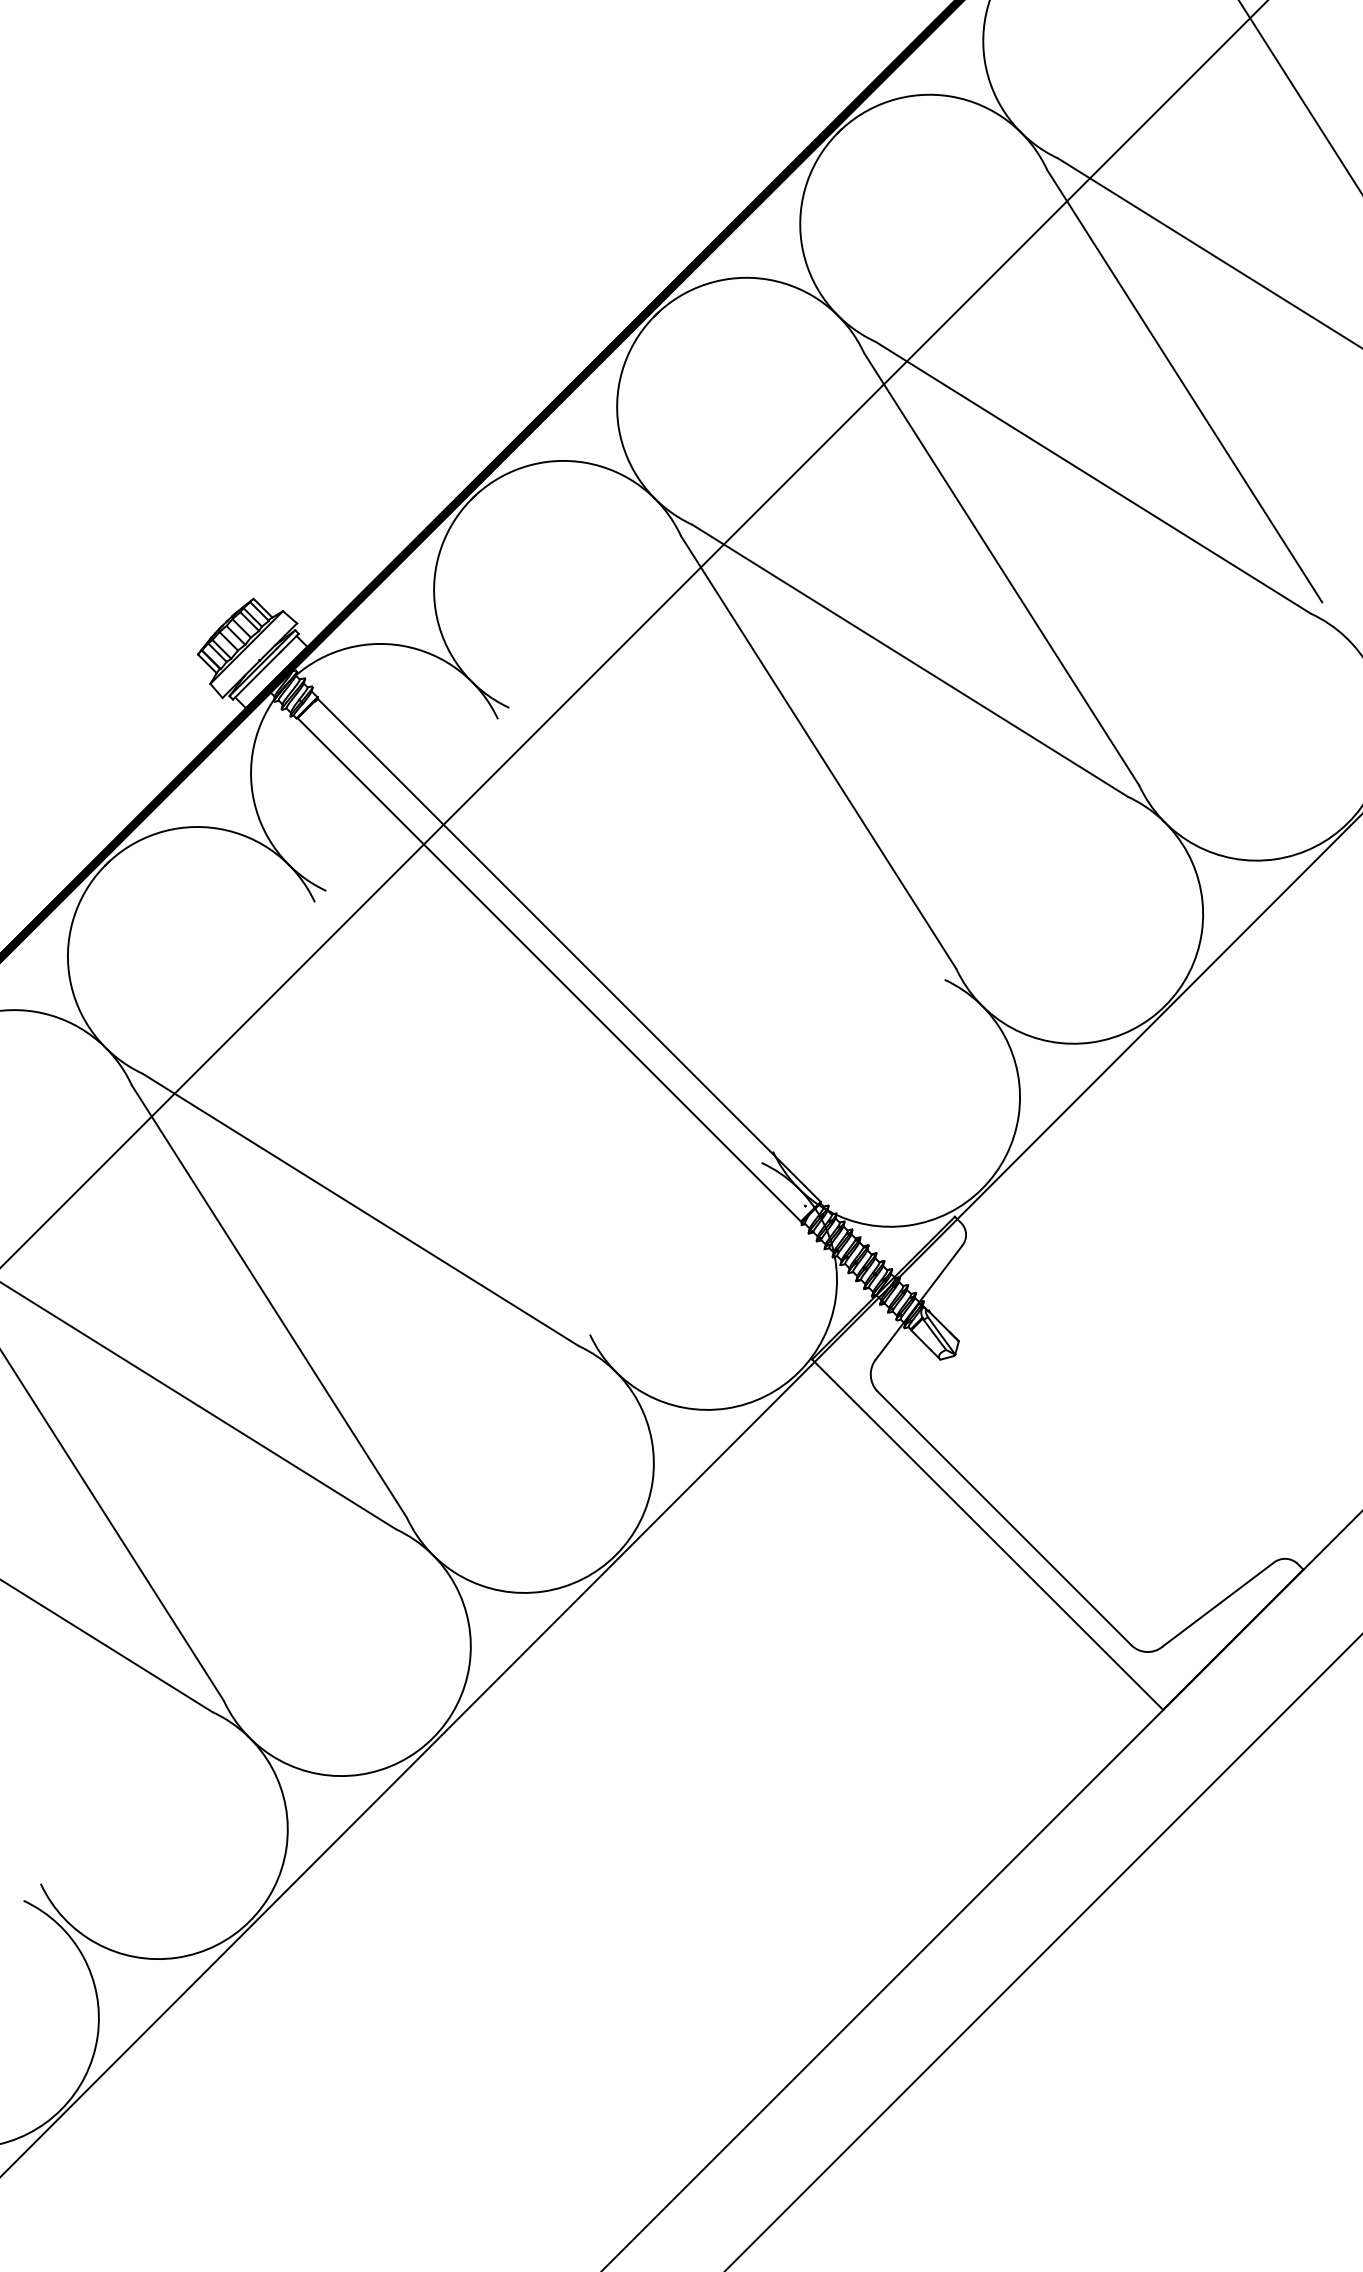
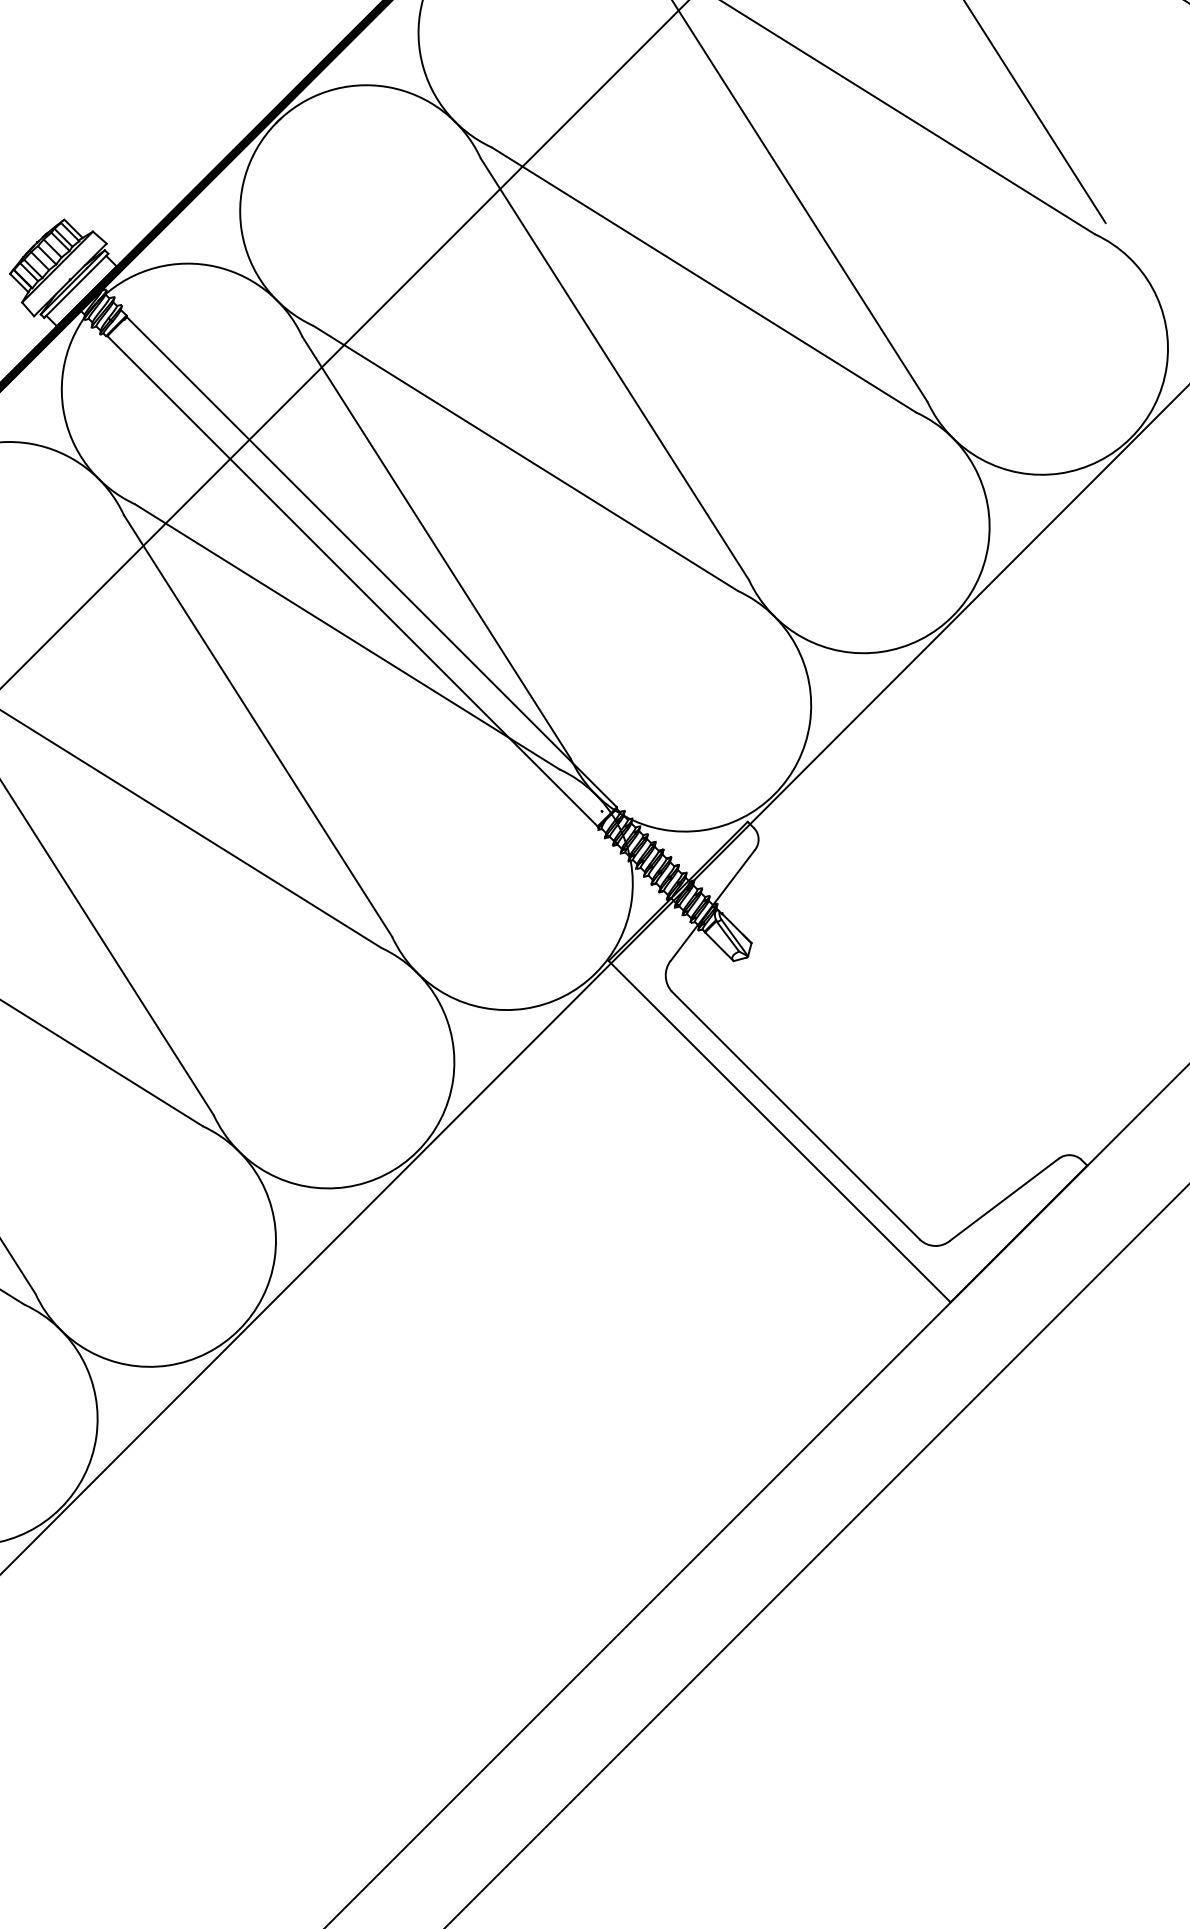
line: (726, 843) -> (525, 458), added
line: (635, 935) -> (436, 547), added
line: (543, 1026) -> (346, 636), added
line: (451, 1118) -> (257, 726), added

